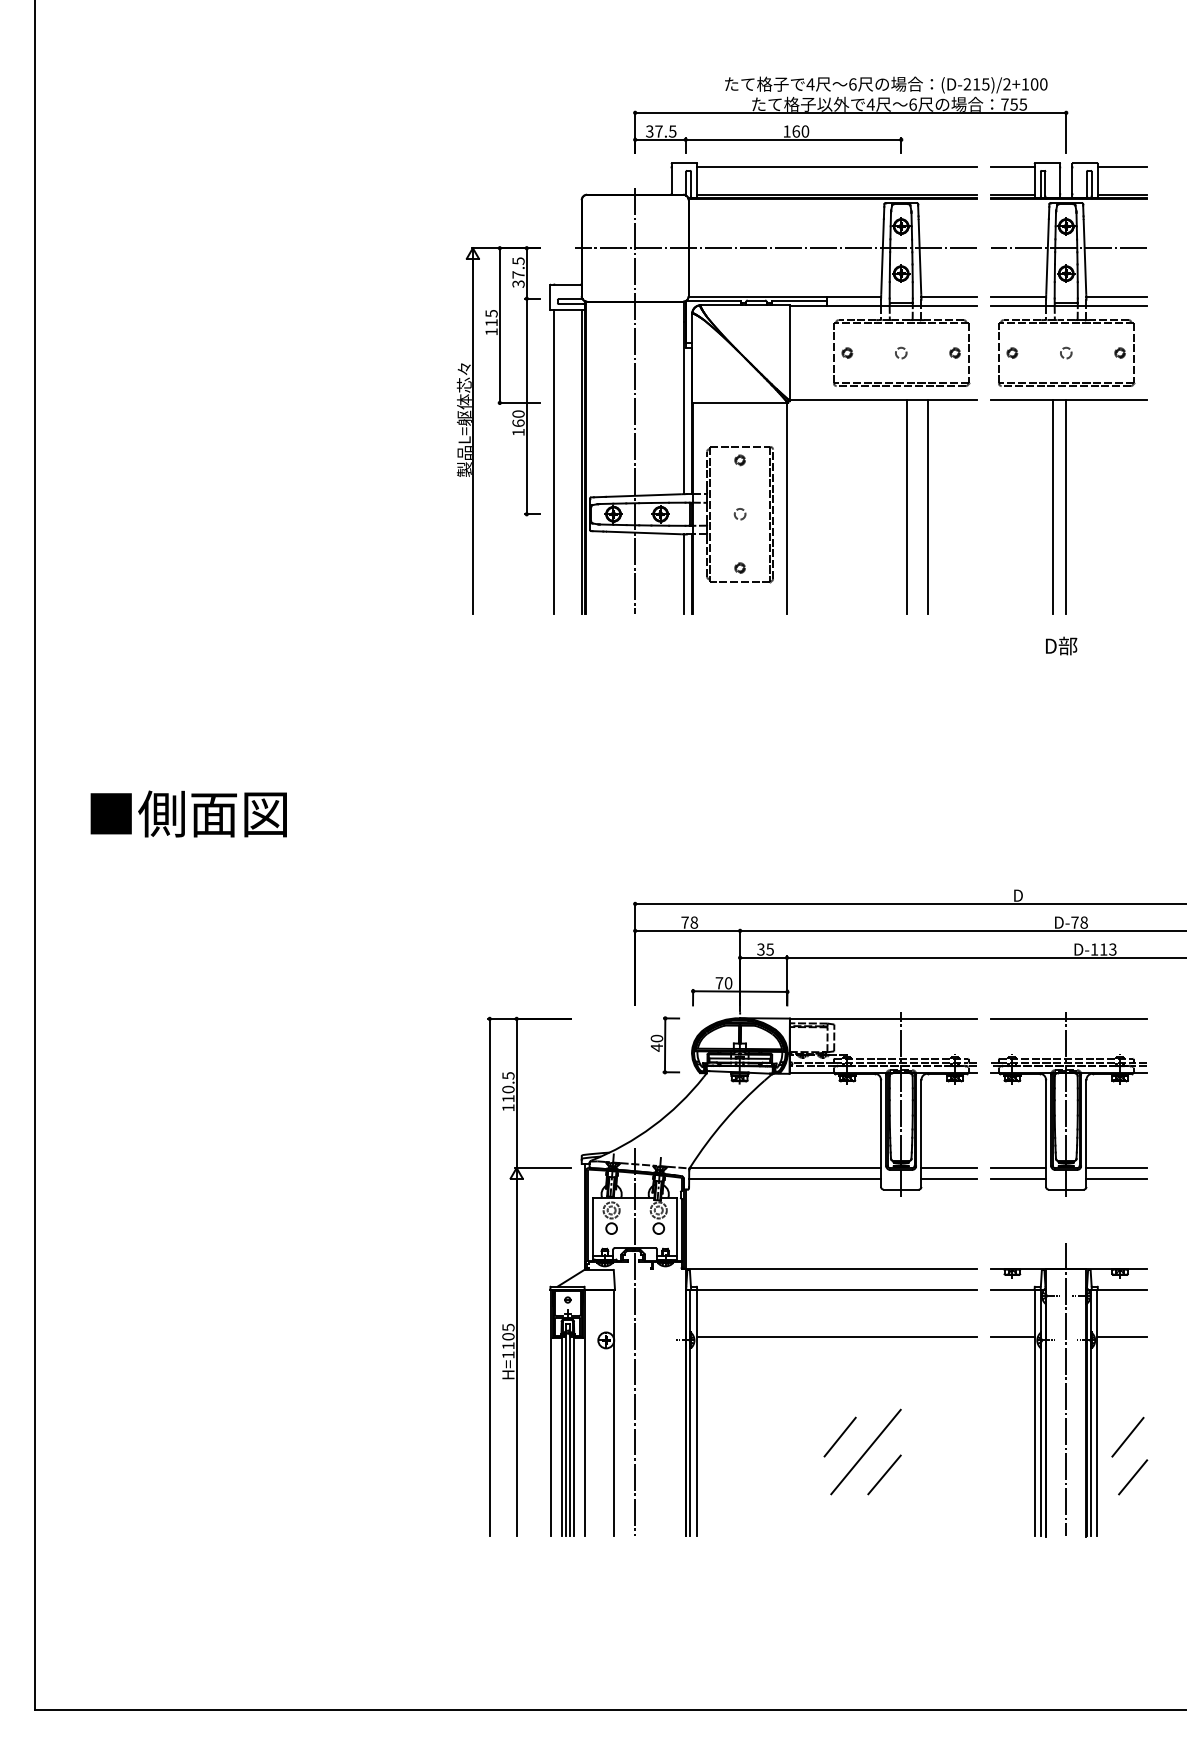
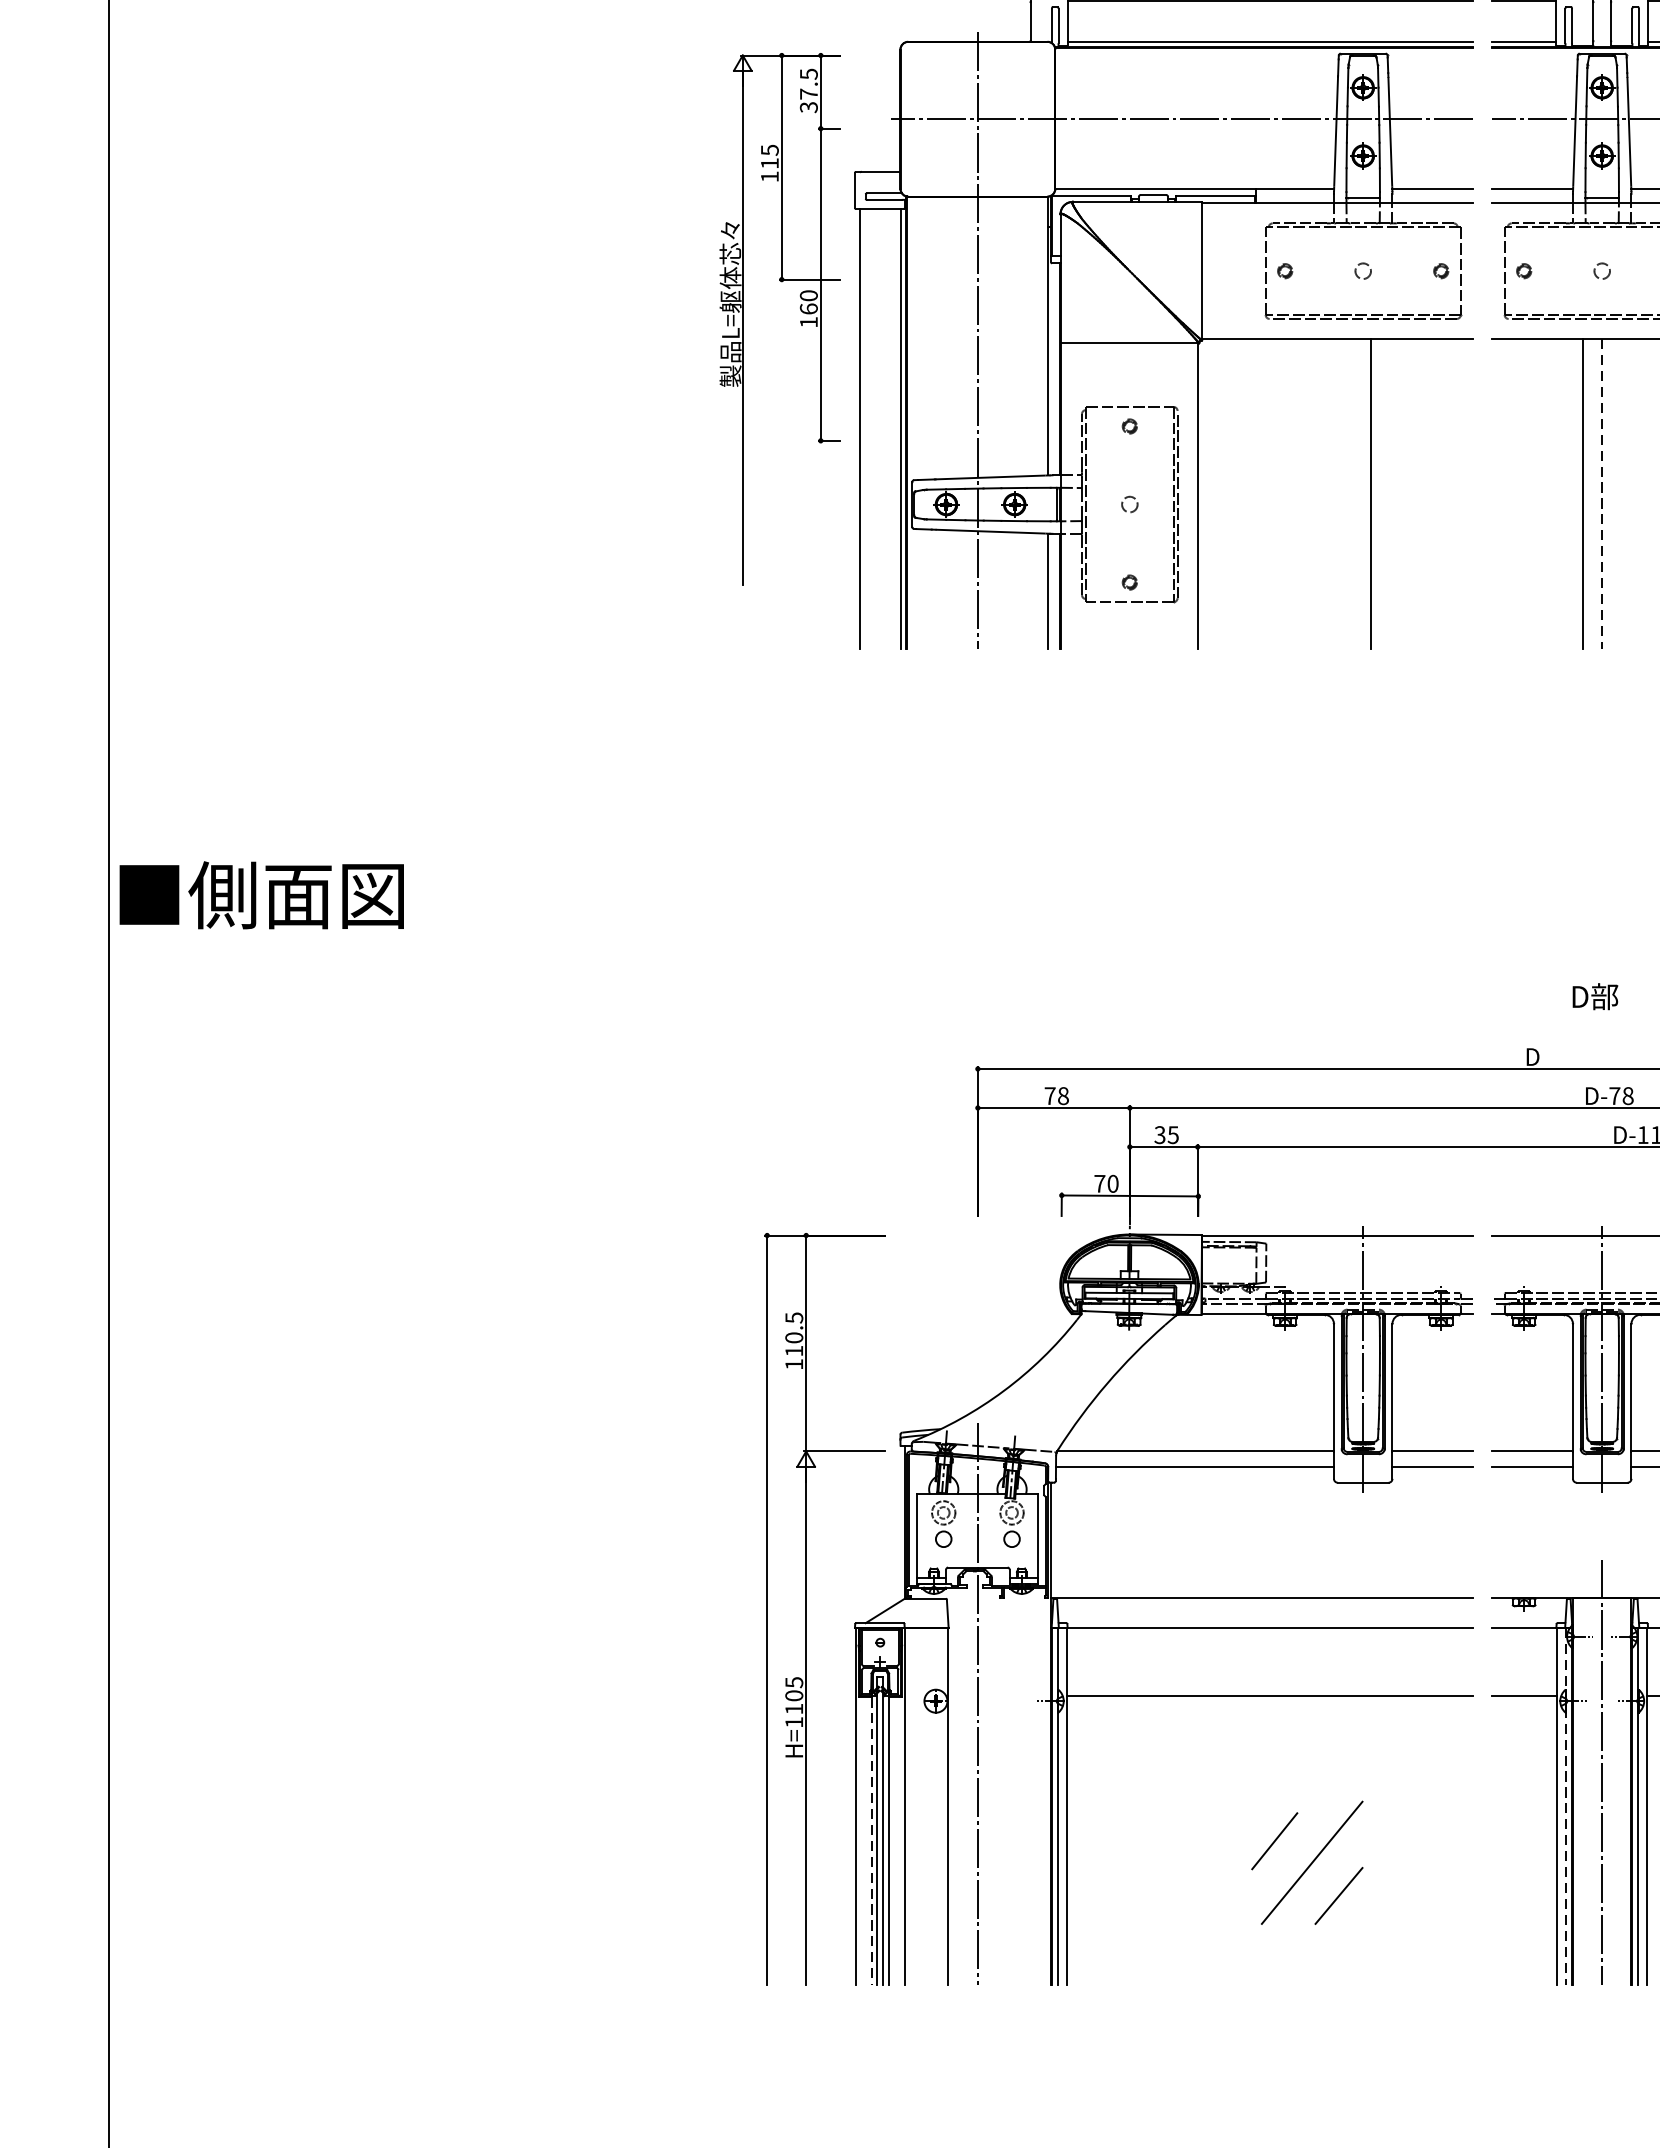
part: (512, 431) -> (800, 320), moved
line: (928, 506) -> (1402, 493), removed
line: (1066, 507) -> (1602, 494), solid -> dashed
text: (1061, 645) -> (1595, 995), moved
text: (188, 813) -> (261, 894), moved
part: (664, 1045) -> (1020, 1274), removed
line: (1041, 1413) -> (1566, 1807), solid -> dashed
line: (561, 1437) -> (871, 1841), solid -> dashed

